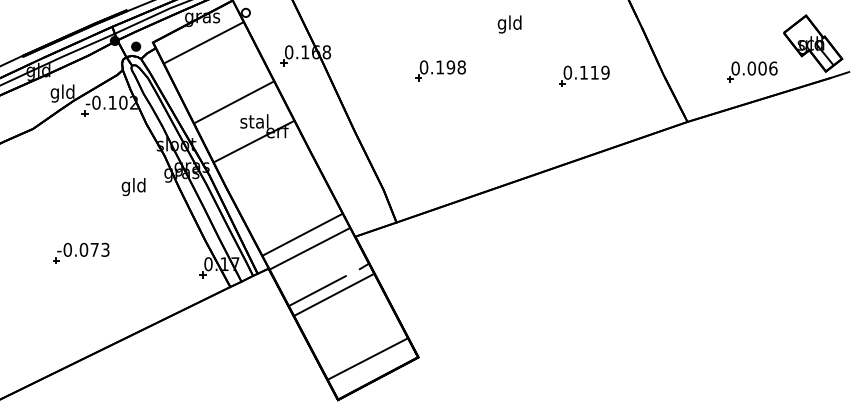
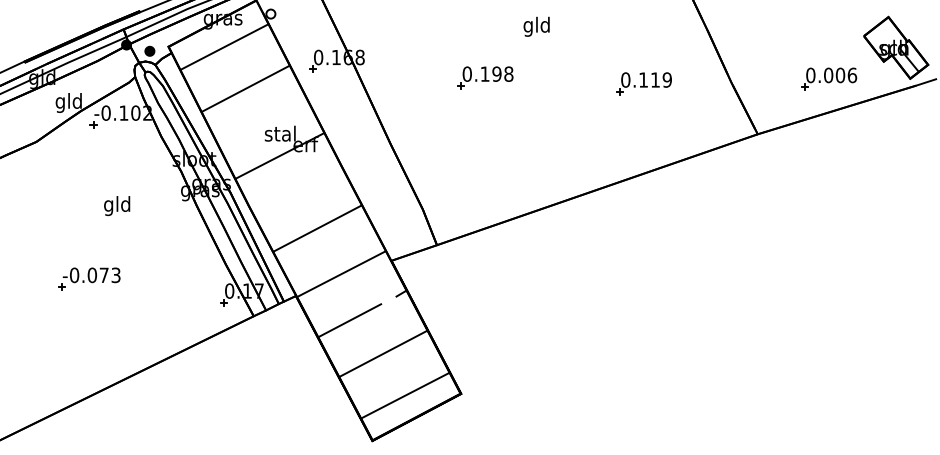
text: (509, 24) -> (536, 26), moved
line: (233, 102) -> (245, 88), moved
text: (133, 187) -> (117, 206), moved
line: (302, 234) -> (317, 228), moved
line: (334, 294) -> (383, 353), moved

